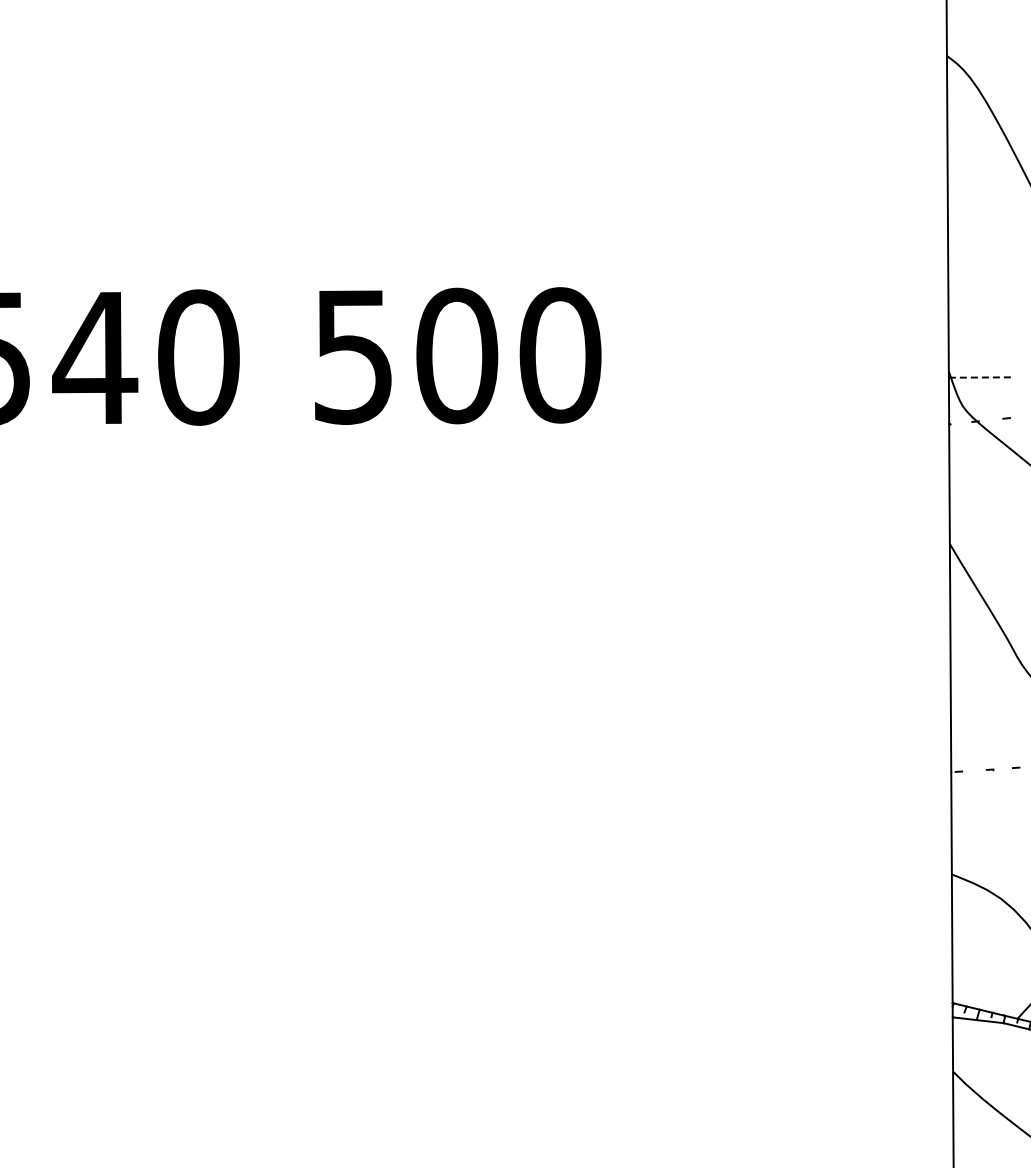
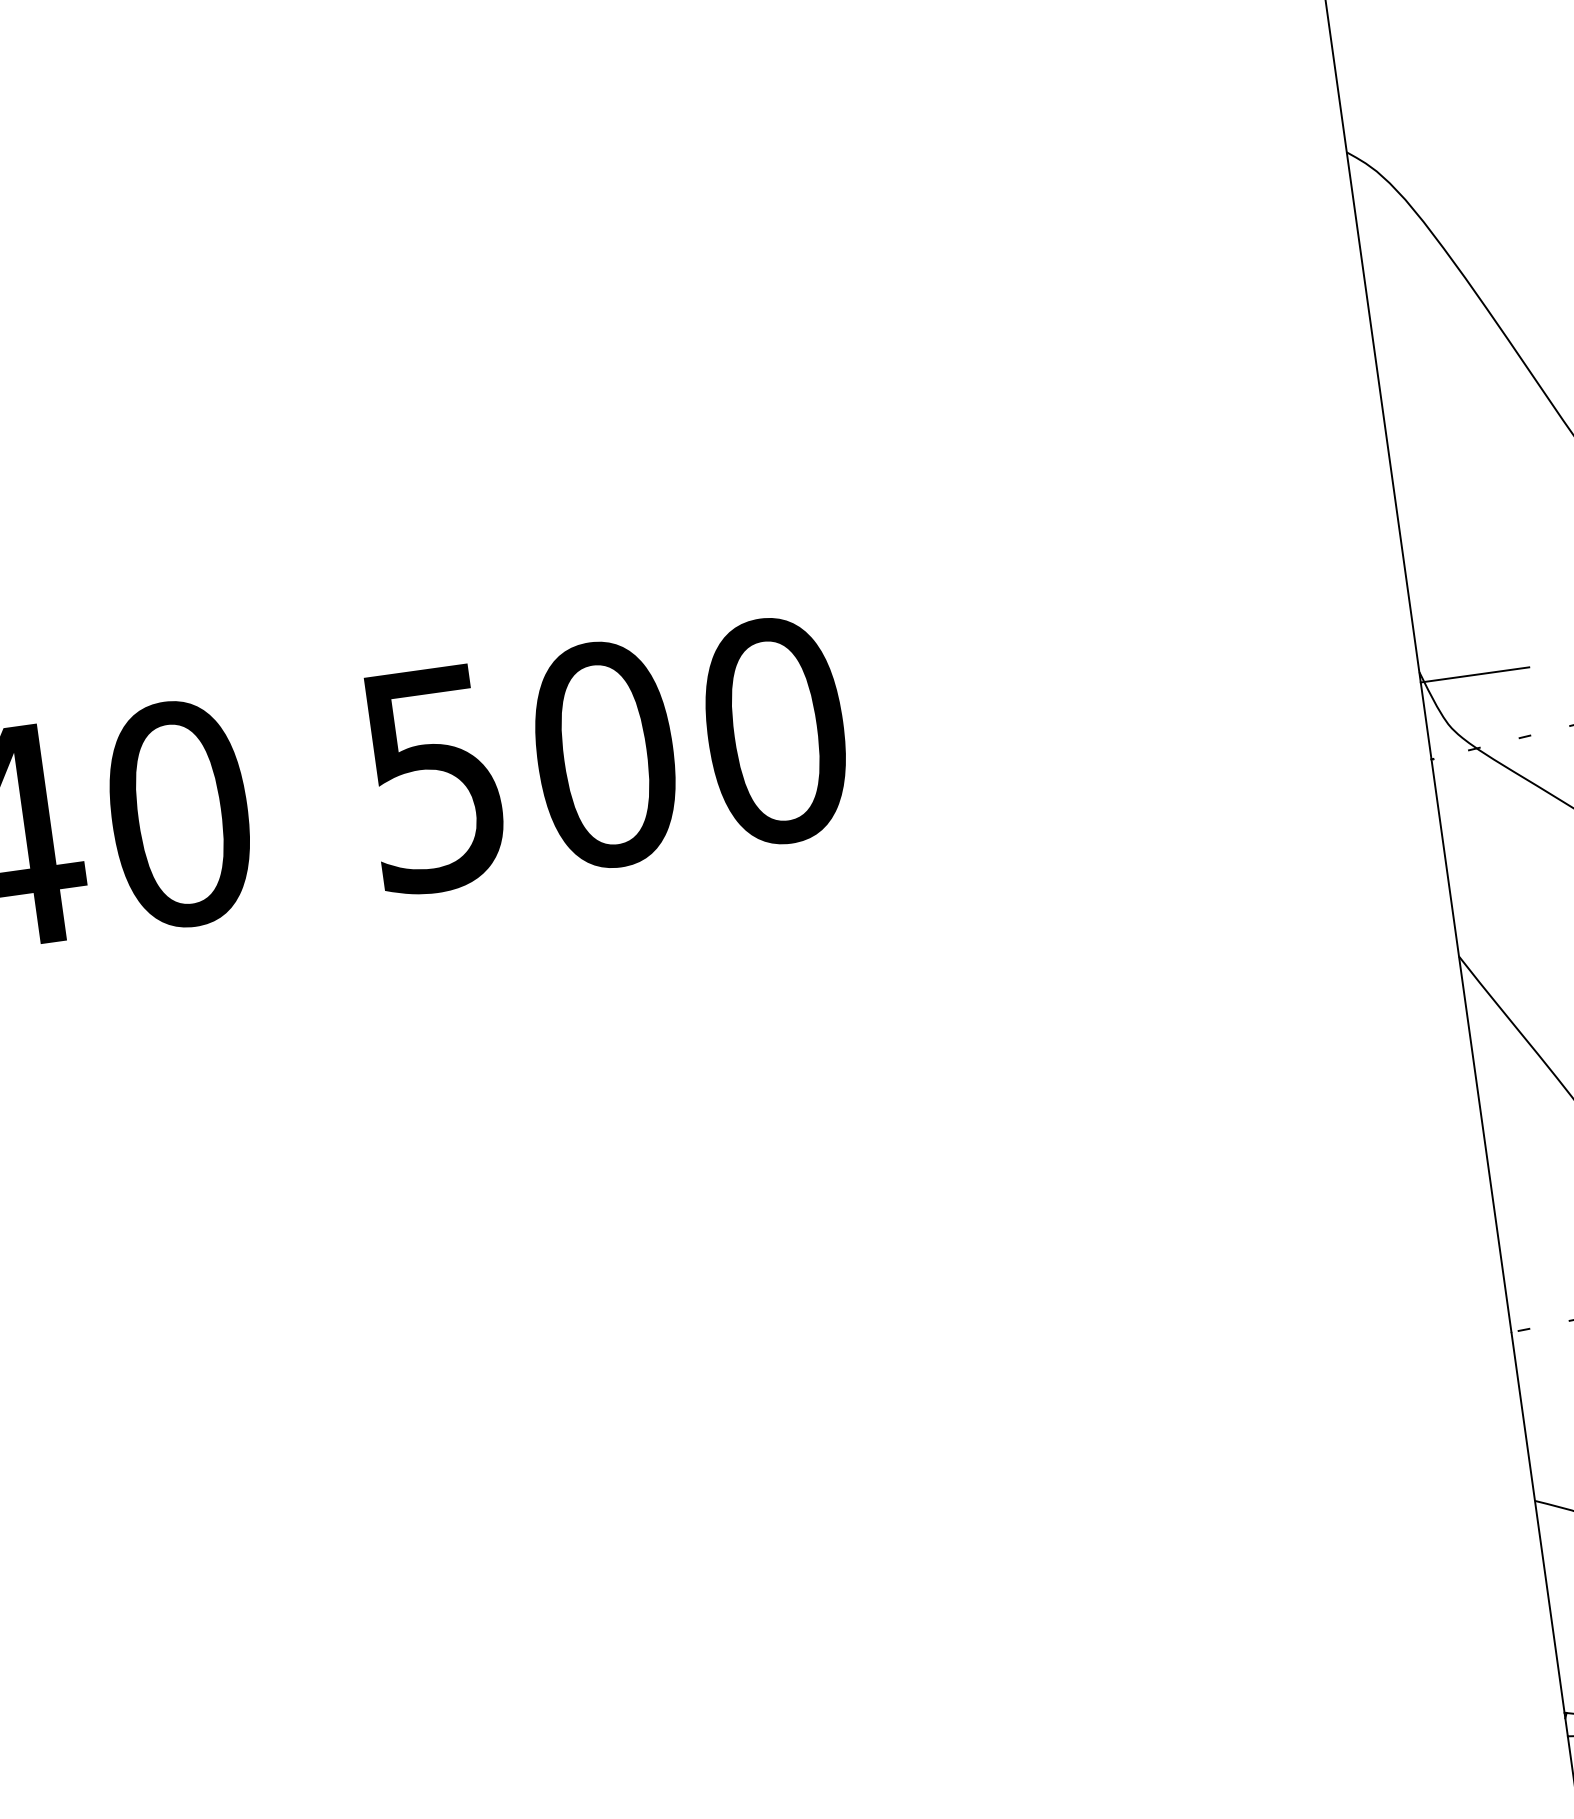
line: (981, 377) -> (1474, 674), dashed -> solid

